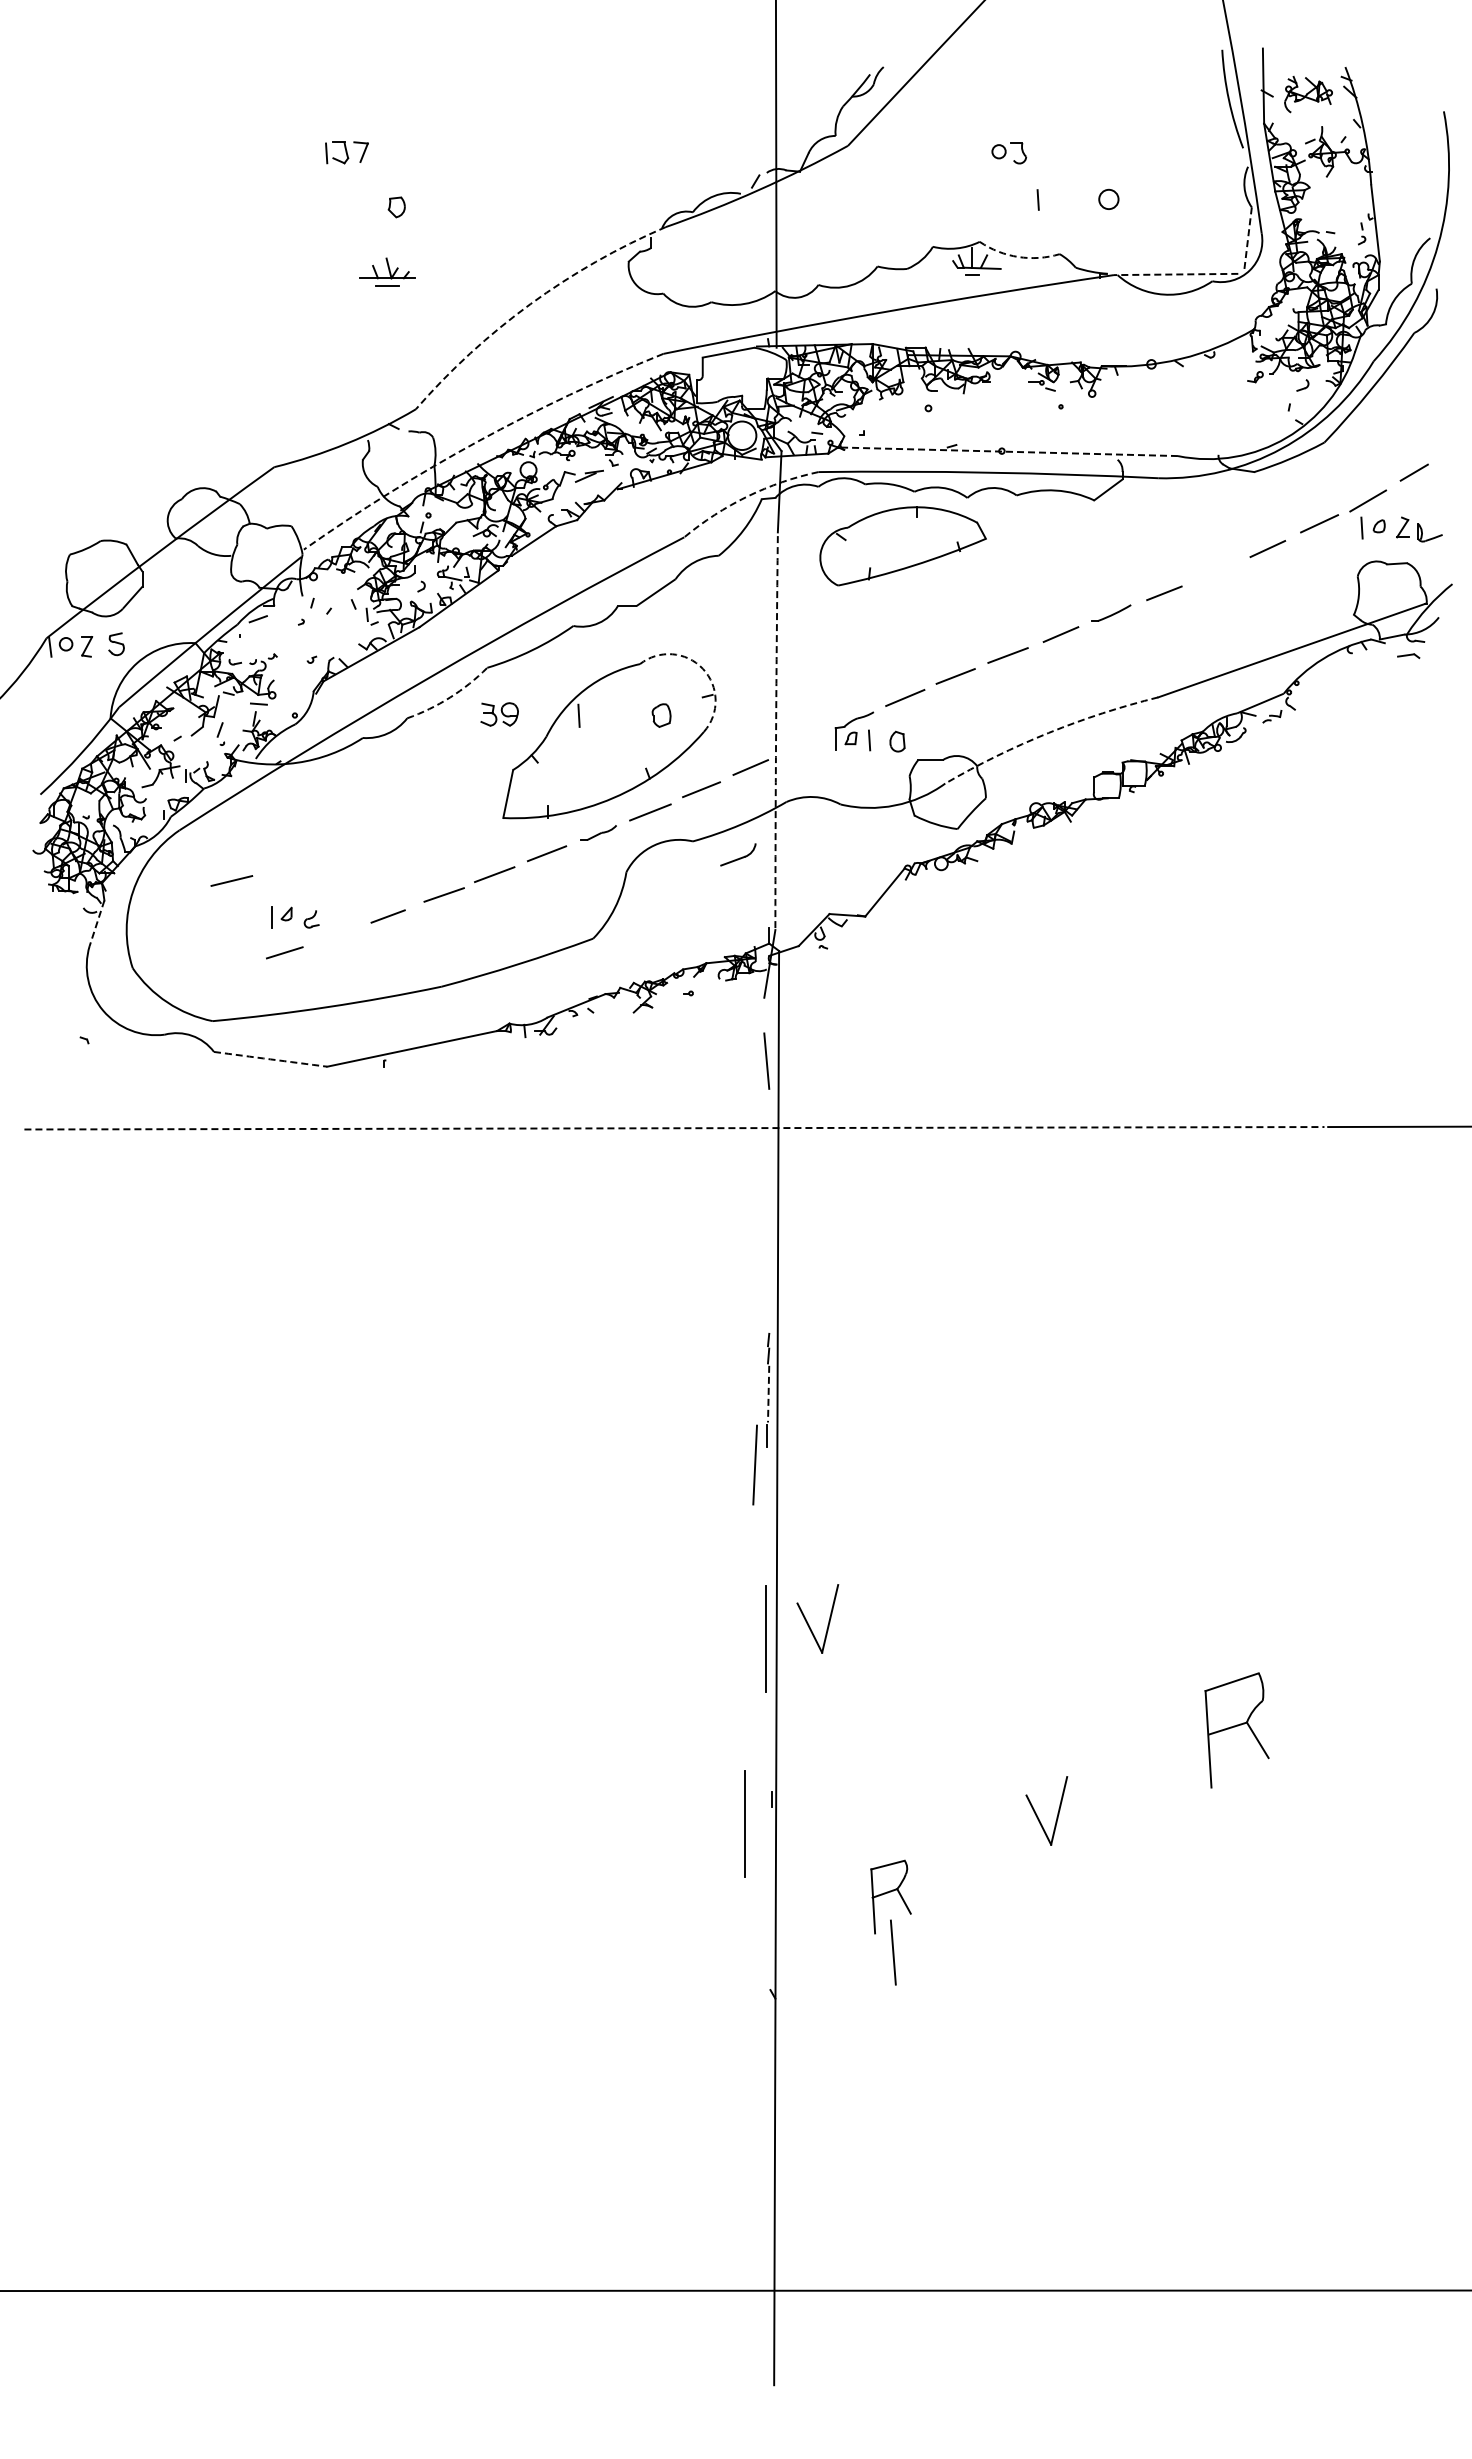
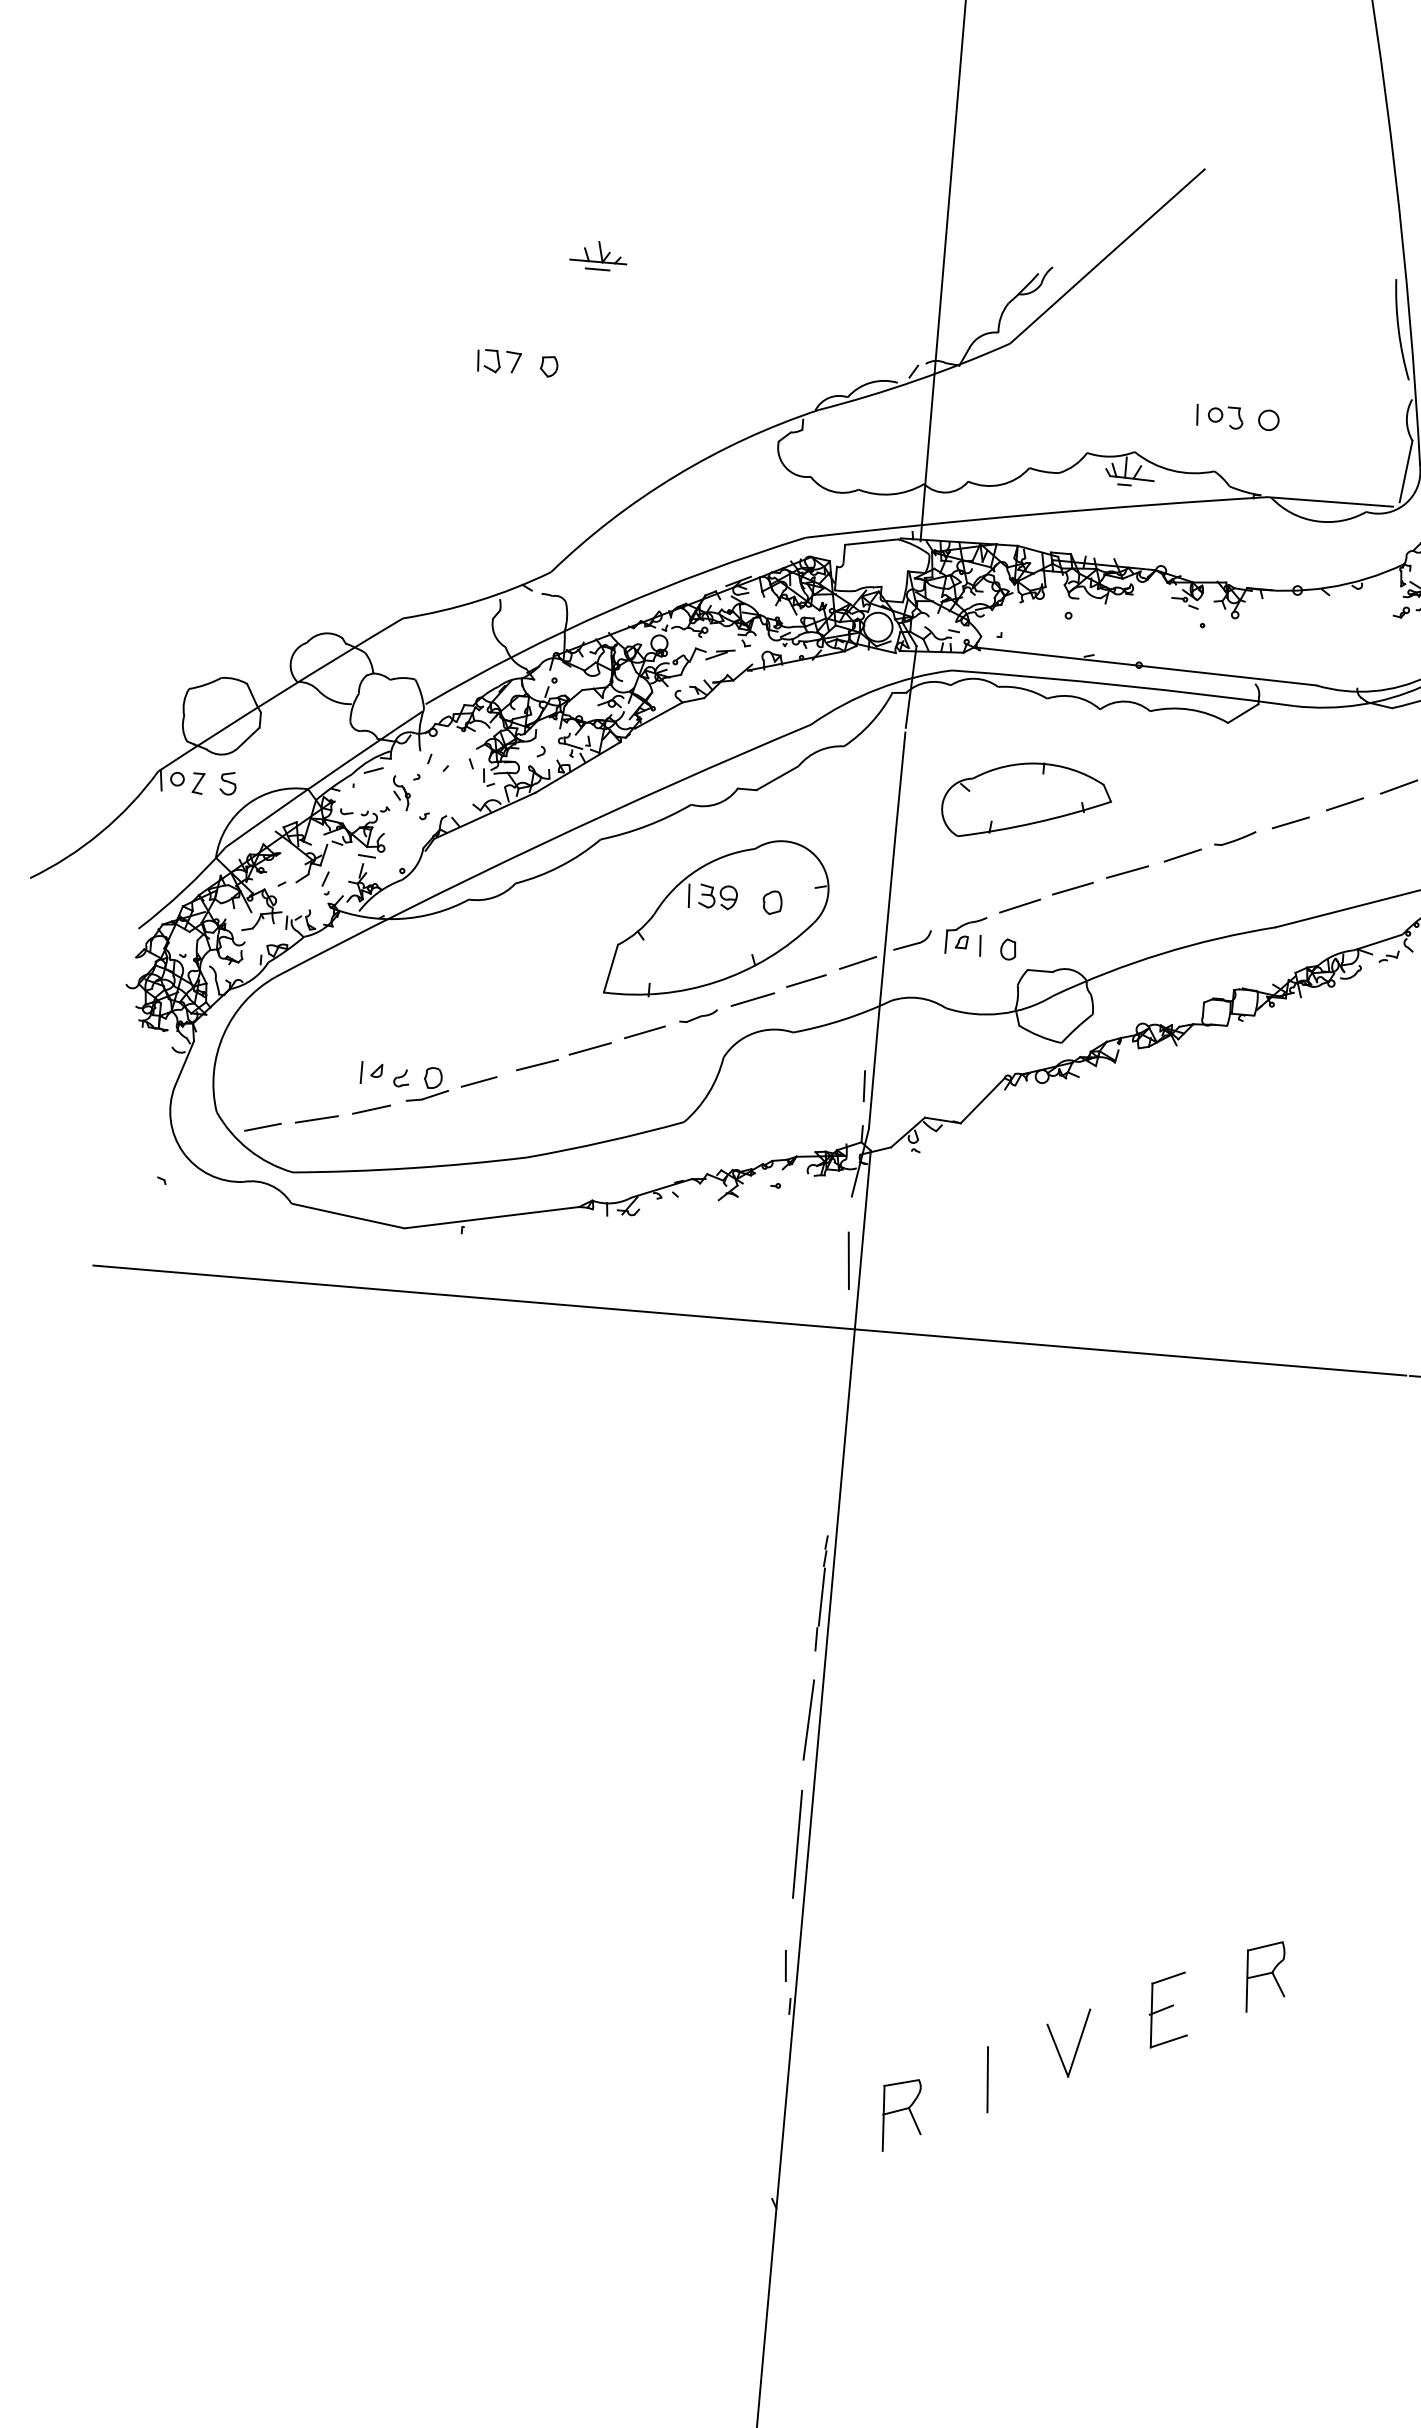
part: (346, 152) -> (498, 361), moved
part: (1008, 153) -> (1224, 417), moved
line: (1248, 238) -> (1406, 471), dashed -> solid
arc: (1018, 257) -> (1172, 471), dashed -> solid
part: (387, 271) -> (599, 255), moved
line: (1175, 274) -> (1329, 501), dashed -> solid
arc: (530, 304) -> (675, 476), dashed -> solid
arc: (478, 441) -> (611, 610), dashed -> solid
line: (1008, 451) -> (1145, 666), dashed -> solid
arc: (747, 496) -> (878, 688), dashed -> solid
part: (902, 546) -> (1026, 802), moved
line: (1215, 570) -> (1344, 804), added
part: (287, 639) -> (401, 793), added
arc: (702, 668) -> (817, 858), dashed -> solid
arc: (450, 697) -> (560, 866), dashed -> solid
part: (499, 714) -> (718, 896), moved
arc: (1048, 732) -> (1161, 953), dashed -> solid
arc: (776, 733) -> (887, 930), dashed -> solid
part: (738, 854) -> (912, 940), moved
line: (231, 880) -> (316, 1118), moved
line: (767, 887) -> (864, 1085), added
line: (97, 923) -> (184, 1063), dashed -> solid
part: (338, 923) -> (428, 1084), added
line: (179, 979) -> (262, 1127), added
arc: (270, 1059) -> (347, 1216), dashed -> solid
line: (674, 1128) -> (749, 1320), dashed -> solid
line: (768, 1394) -> (821, 1597), dashed -> solid
line: (754, 1464) -> (808, 1719), moved
part: (808, 1622) -> (842, 1831), removed
part: (1236, 1729) -> (1265, 1976), size x0.62
line: (764, 1759) -> (786, 1965), added
part: (1145, 1770) -> (1169, 2009), added
line: (744, 1823) -> (760, 2028), removed
line: (893, 1952) -> (987, 2079), moved

